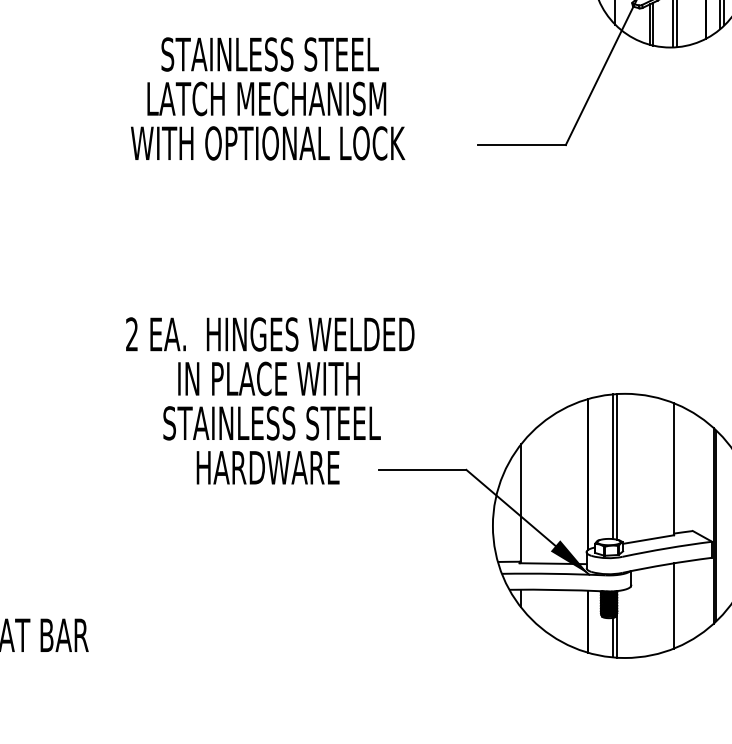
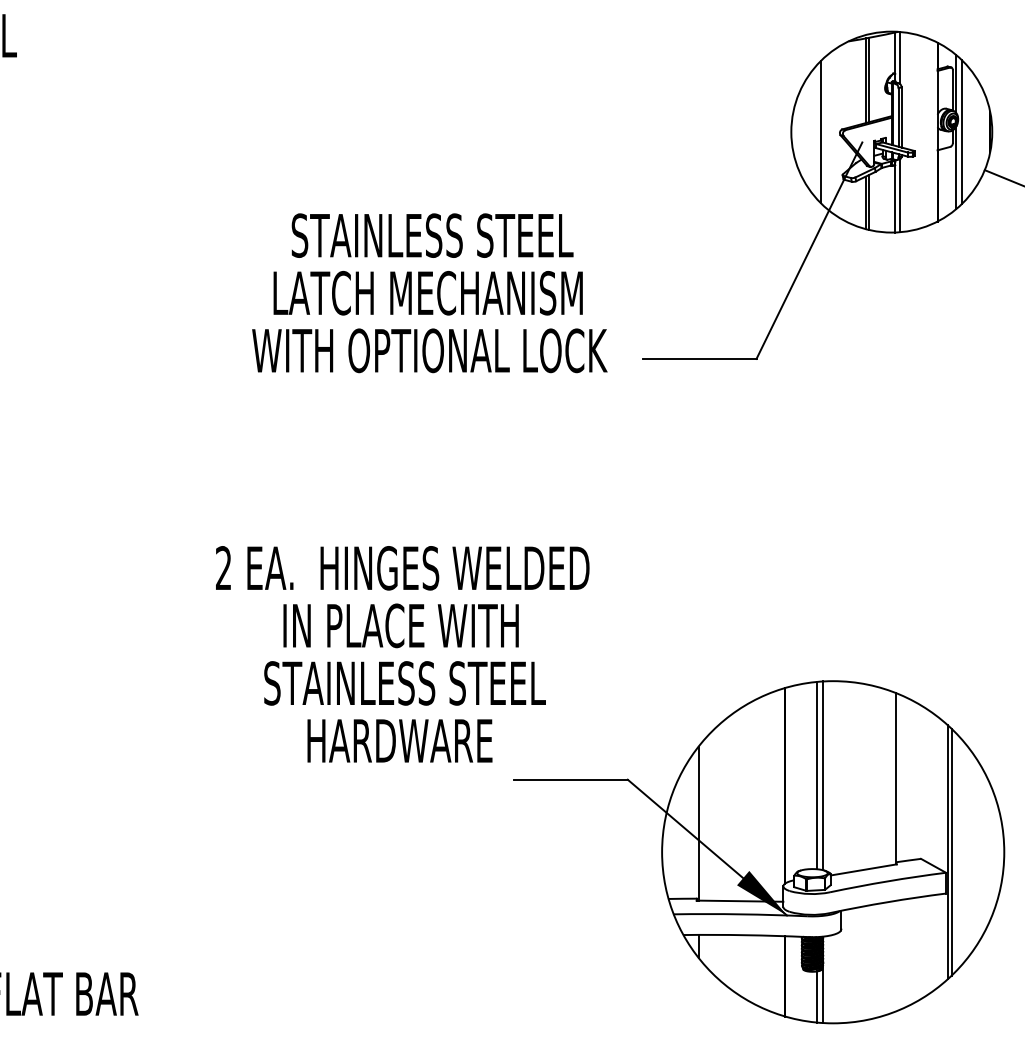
text: (267, 99) -> (429, 293), moved
text: (270, 401) -> (402, 654), moved
line: (673, 605) -> (896, 955), removed

